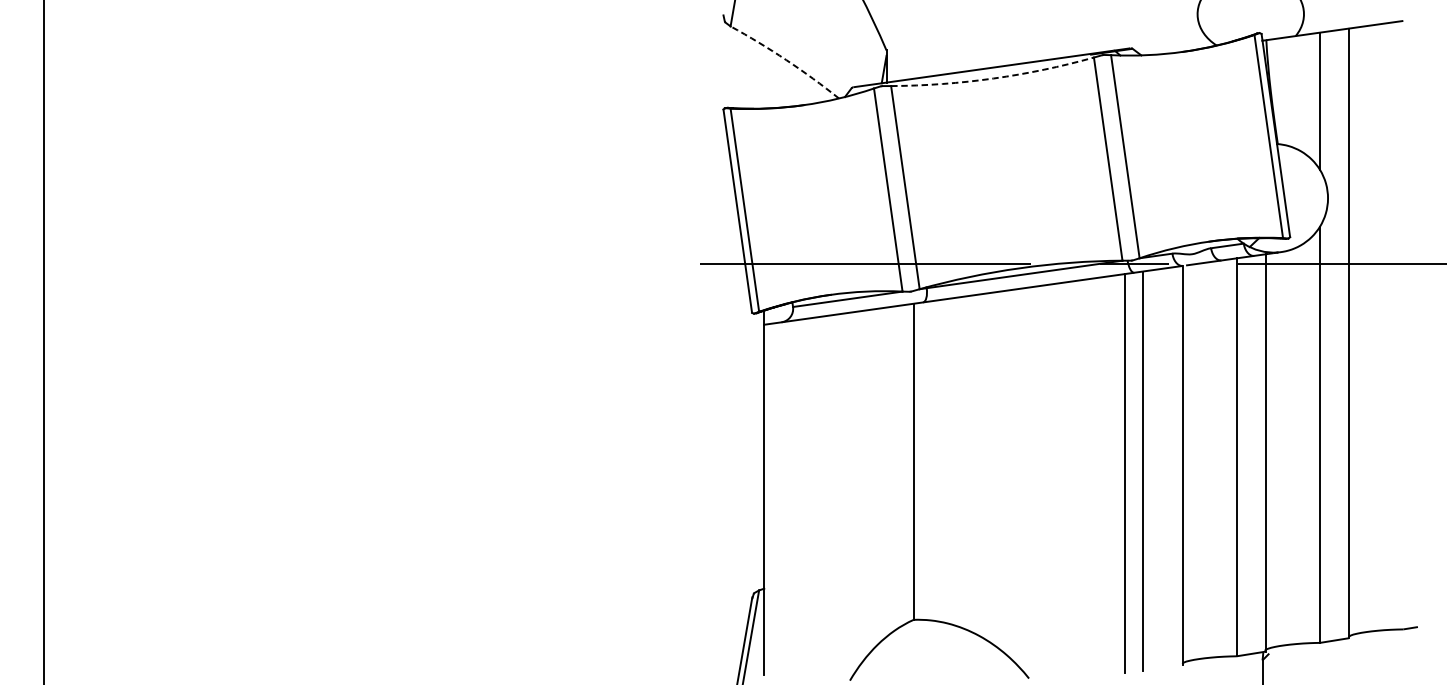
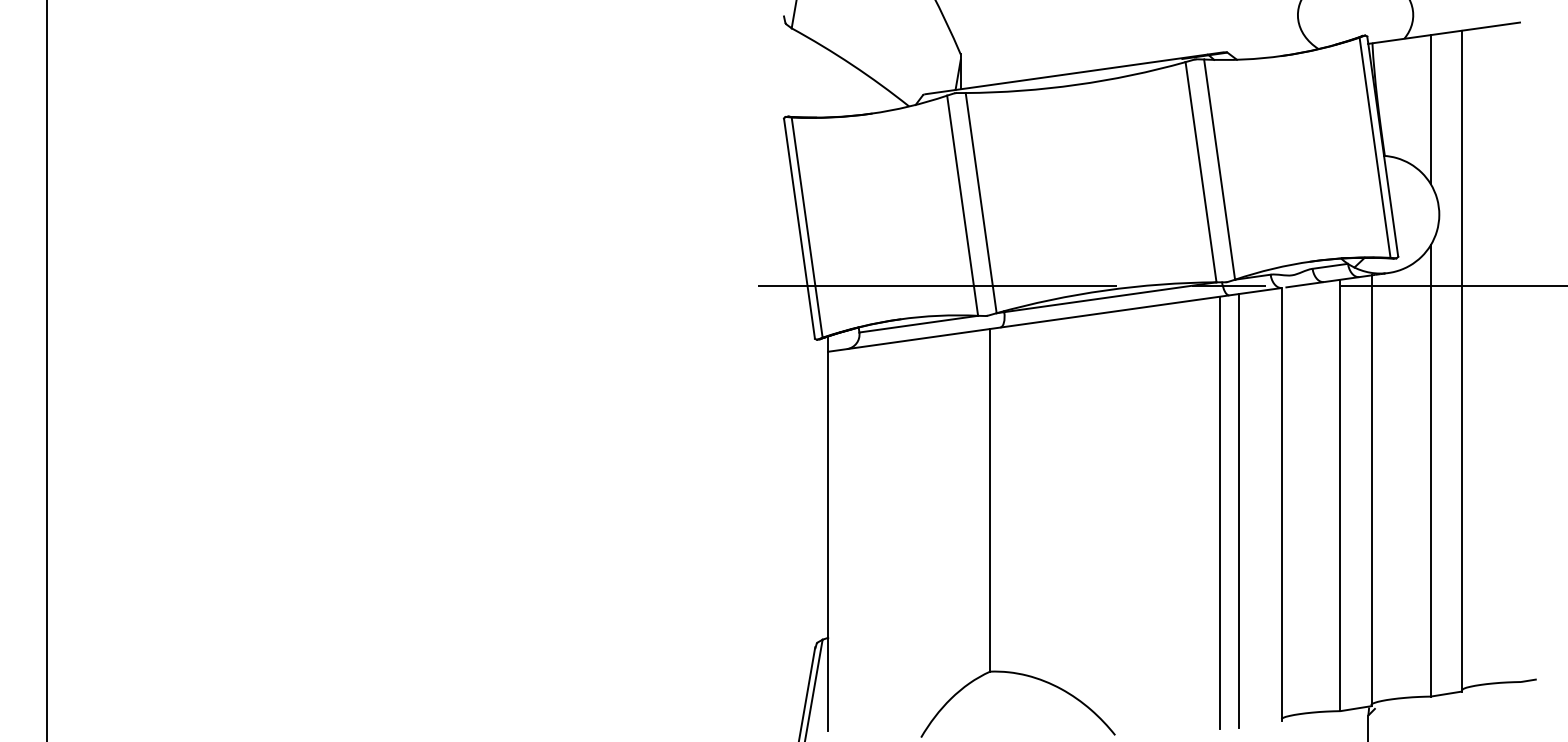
arc: (786, 59) -> (852, 64), dashed -> solid
arc: (993, 78) -> (1076, 84), dashed -> solid

